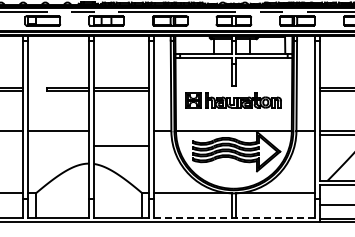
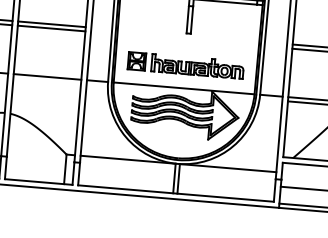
part: (233, 100) -> (185, 65), moved
line: (121, 146) -> (47, 77), moved
line: (233, 217) -> (174, 193), dashed -> solid

